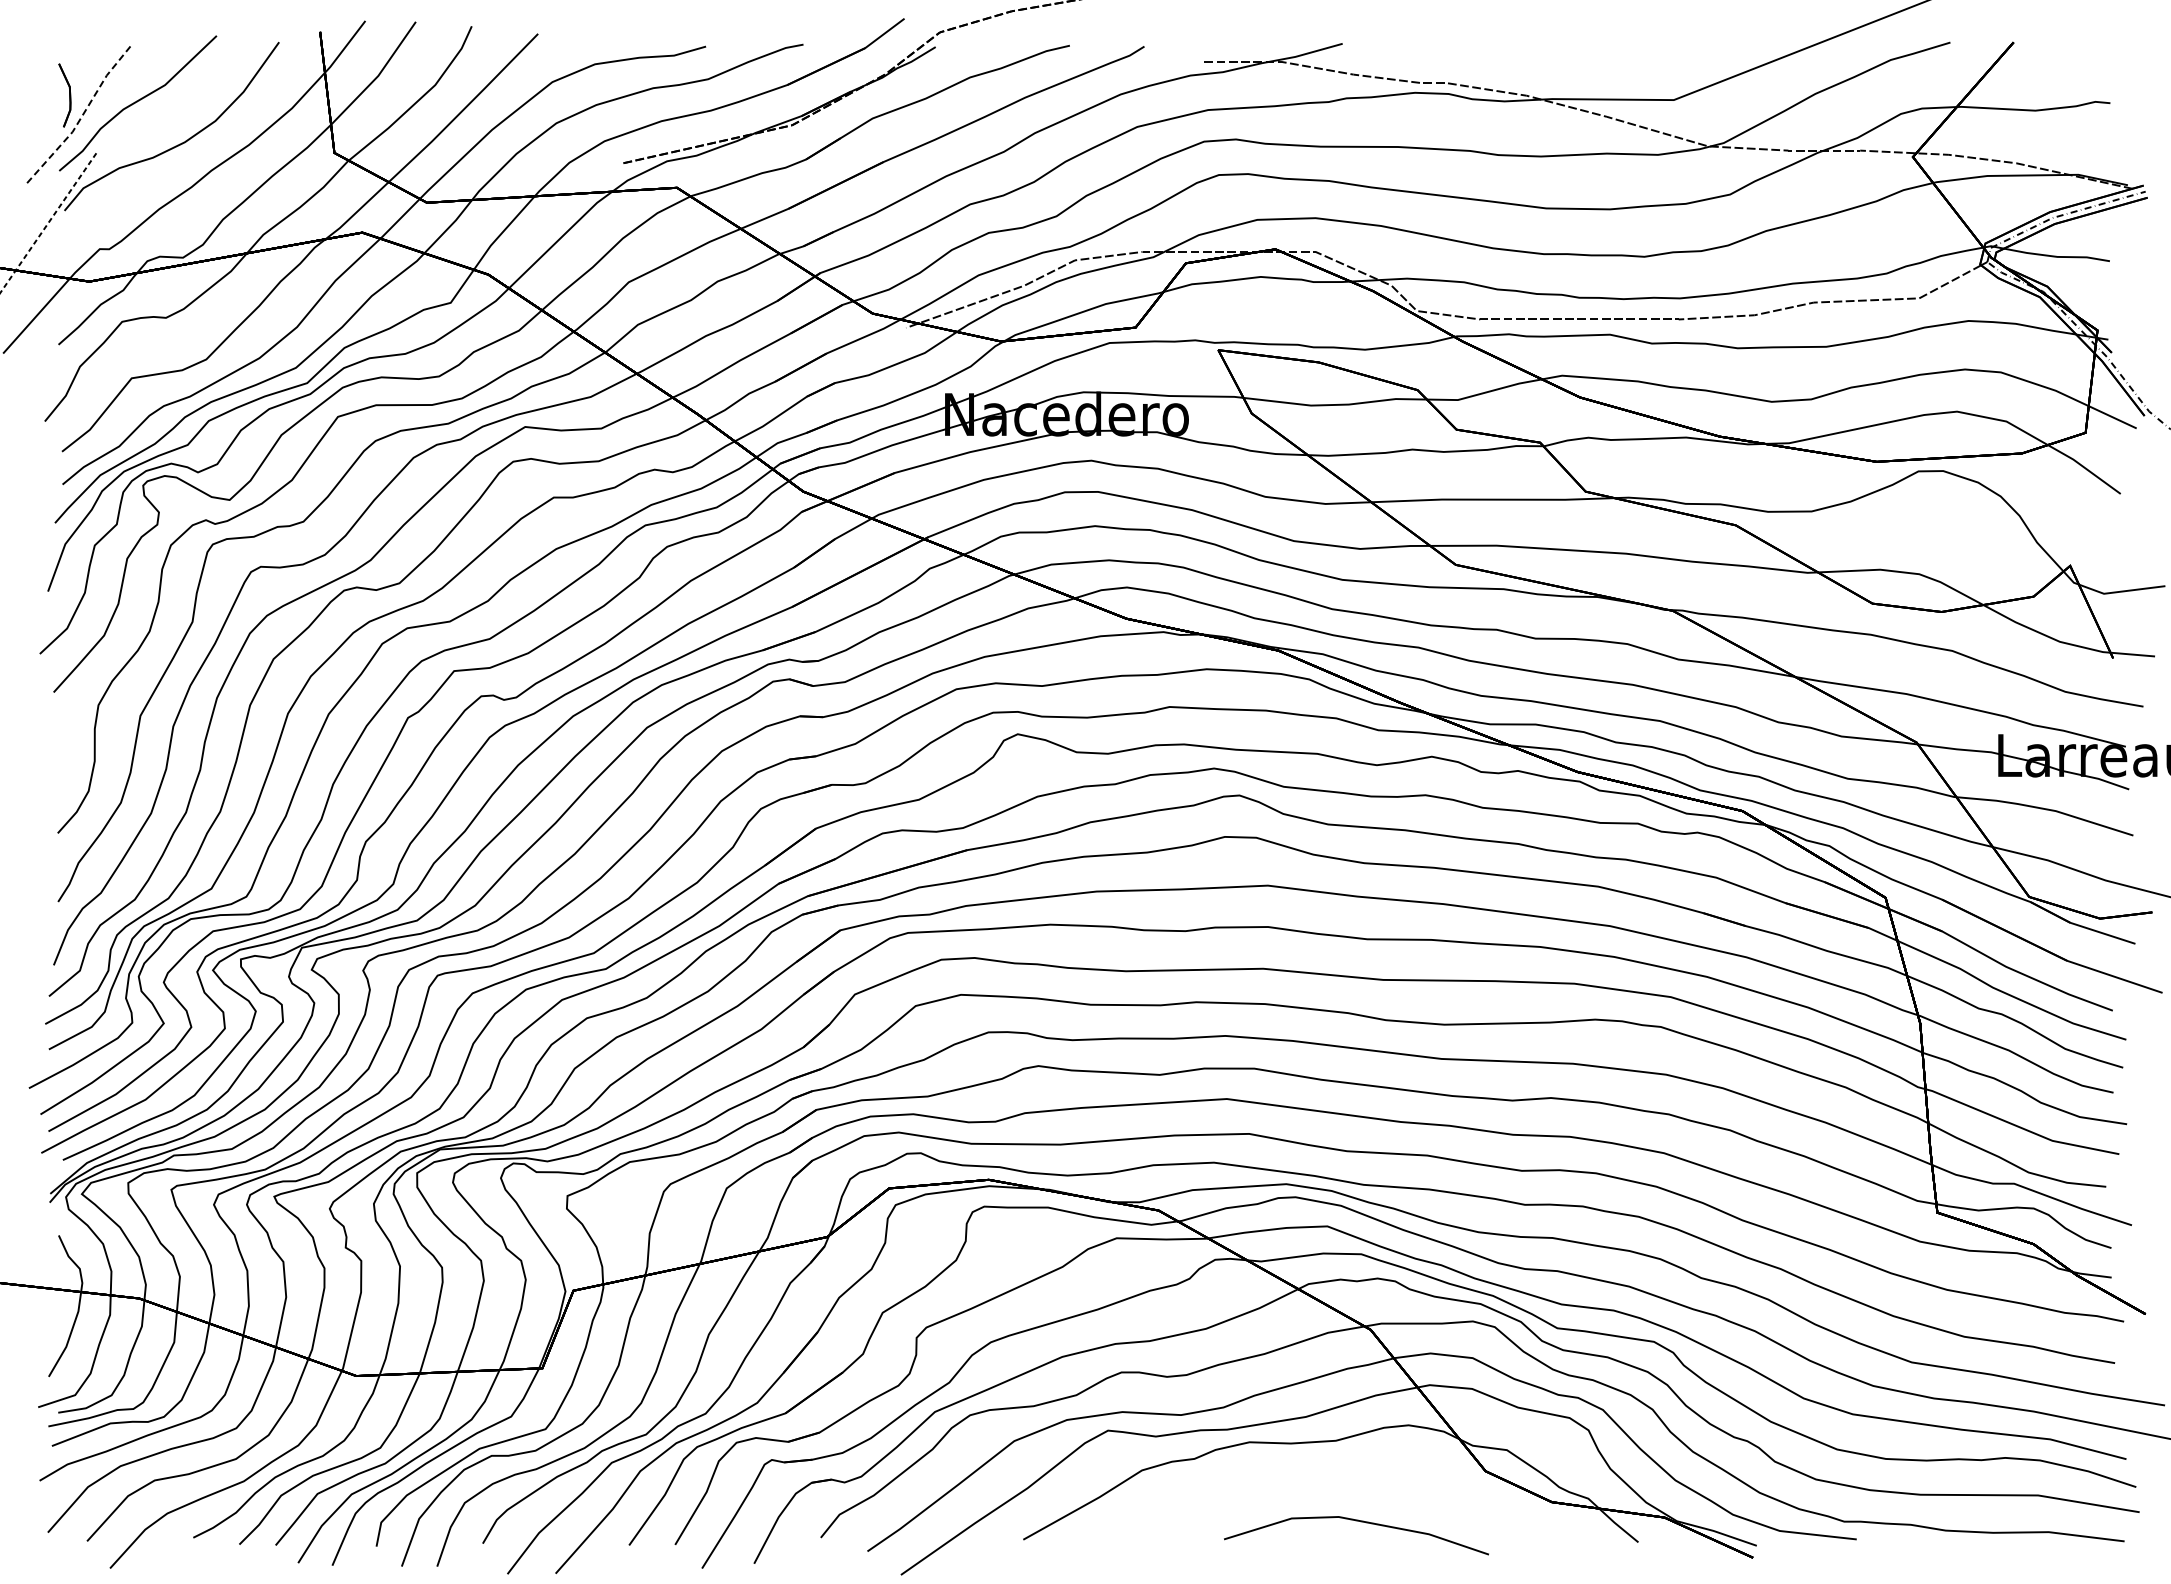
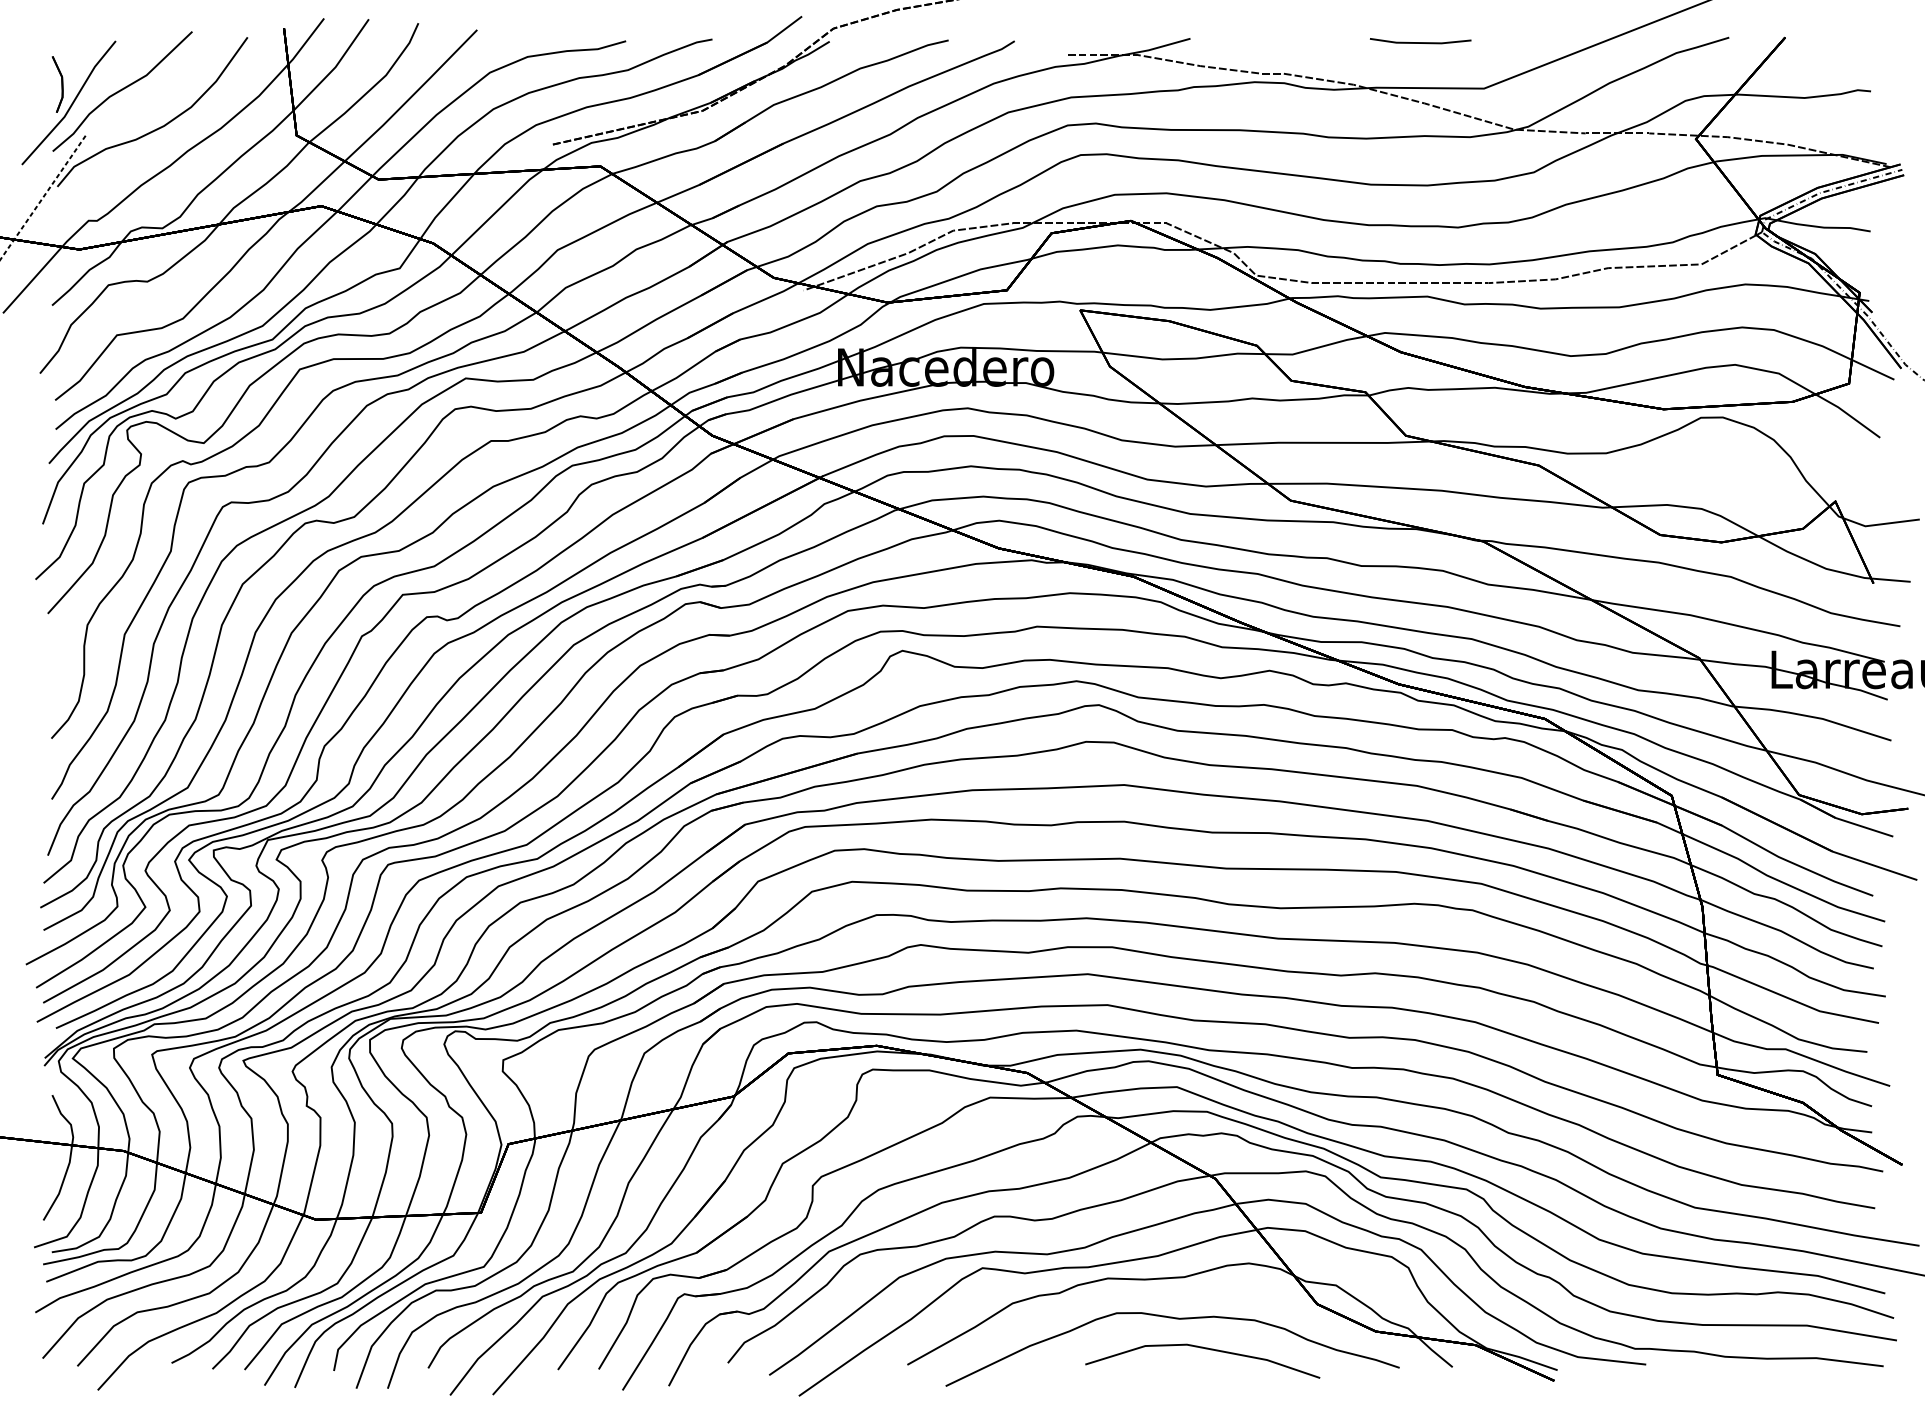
line: (1602, 47) -> (1420, 42), added
line: (80, 118) -> (71, 104), dashed -> solid
curve: (1326, 1488) -> (1176, 1319), added

